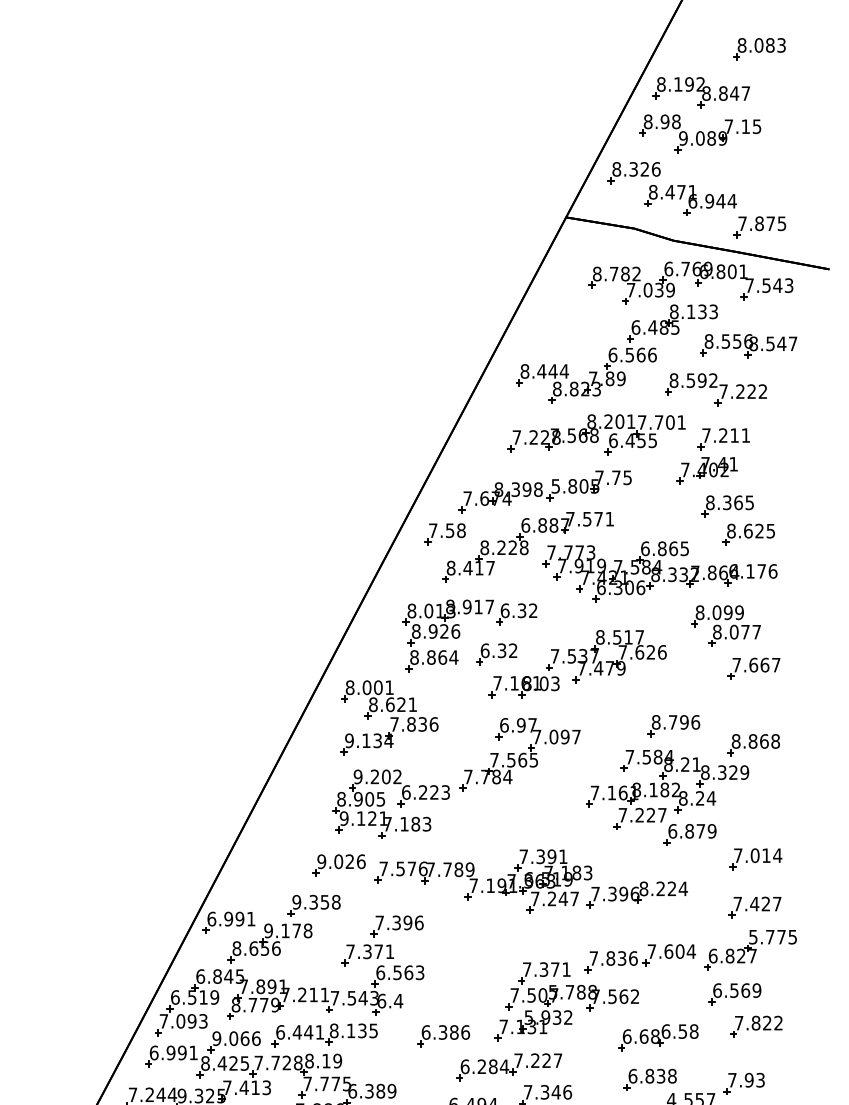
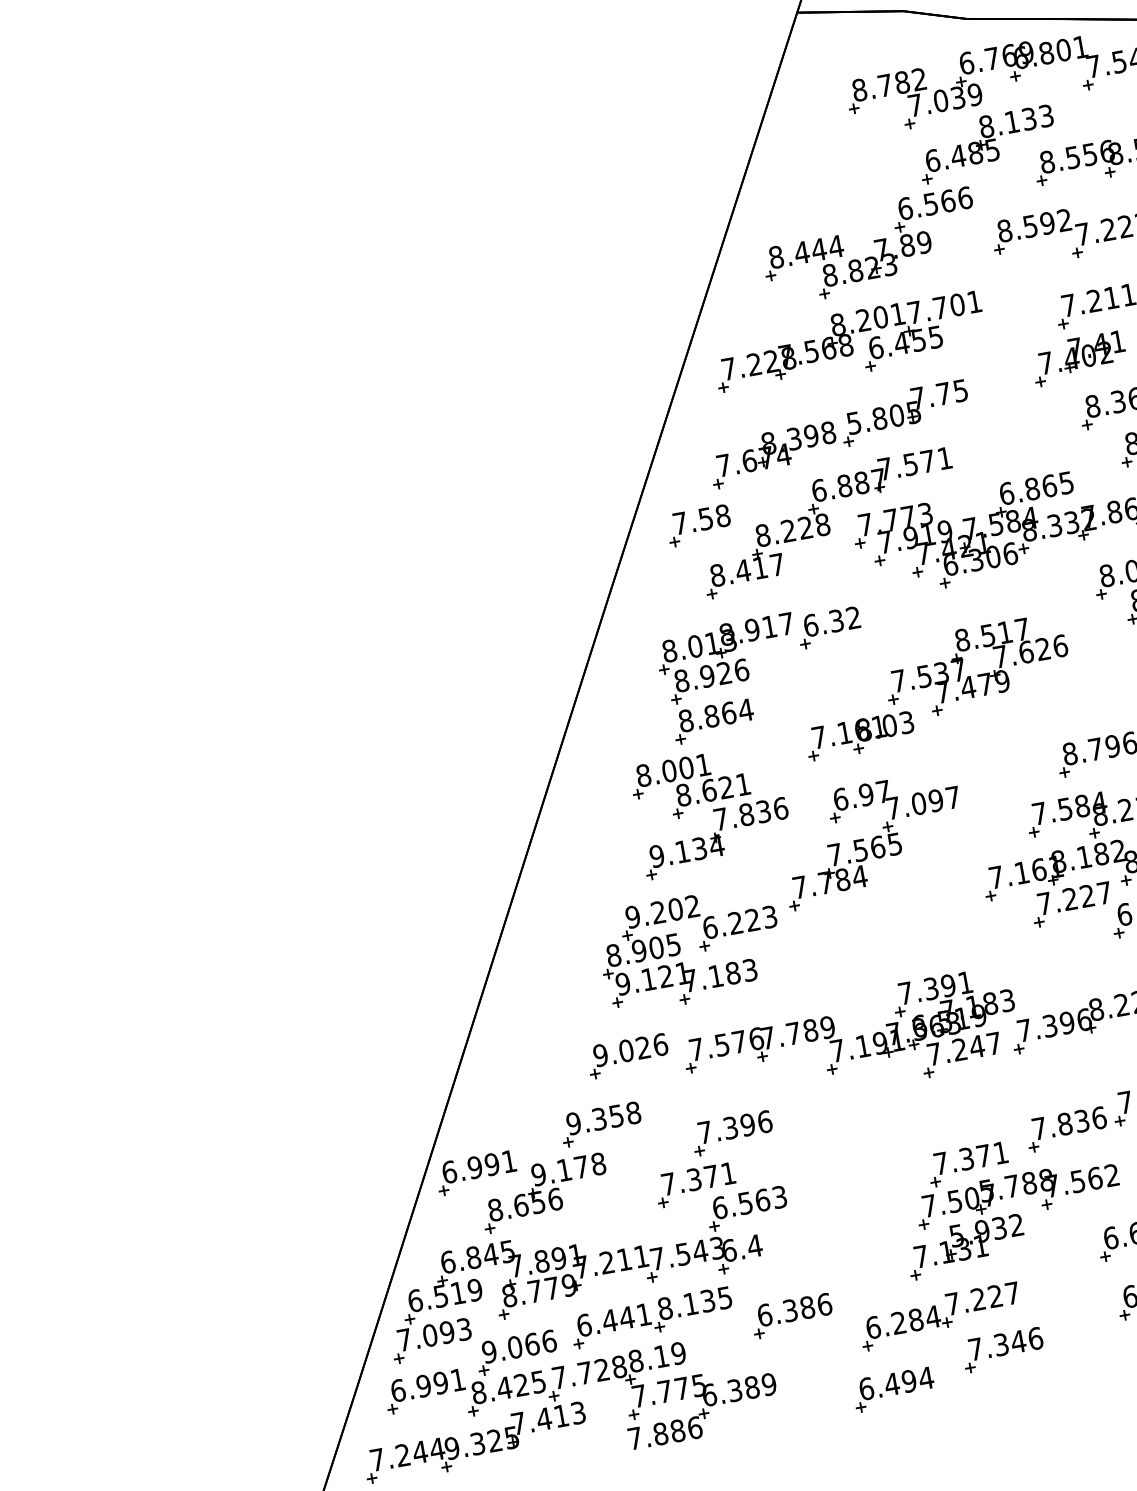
part: (596, 434) -> (848, 343), moved
part: (496, 654) -> (809, 694), removed
part: (389, 717) -> (711, 810), moved
part: (443, 1036) -> (792, 1316), moved

